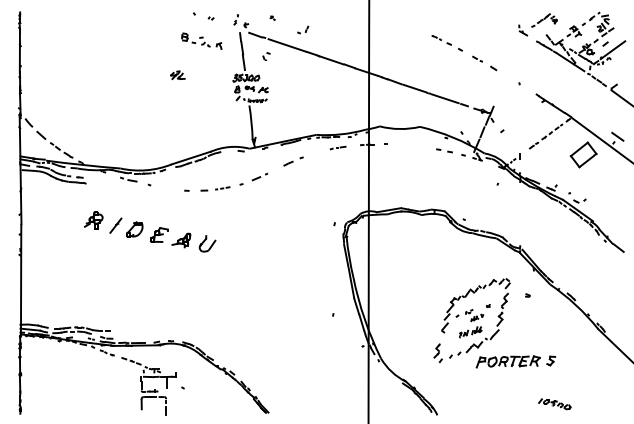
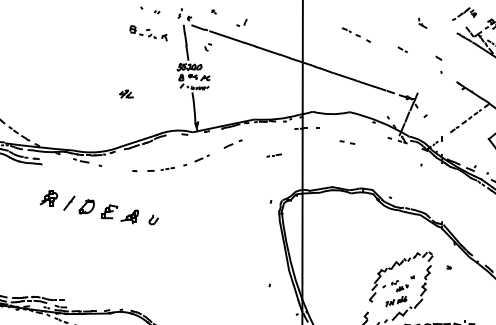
part: (523, 30) -> (422, 23), moved
part: (446, 43) -> (355, 35), moved
part: (493, 68) -> (438, 58), moved
part: (177, 75) -> (126, 94), moved
part: (337, 147) -> (273, 155), moved
part: (444, 150) -> (347, 142), moved
part: (207, 243) -> (153, 219), size x0.6

